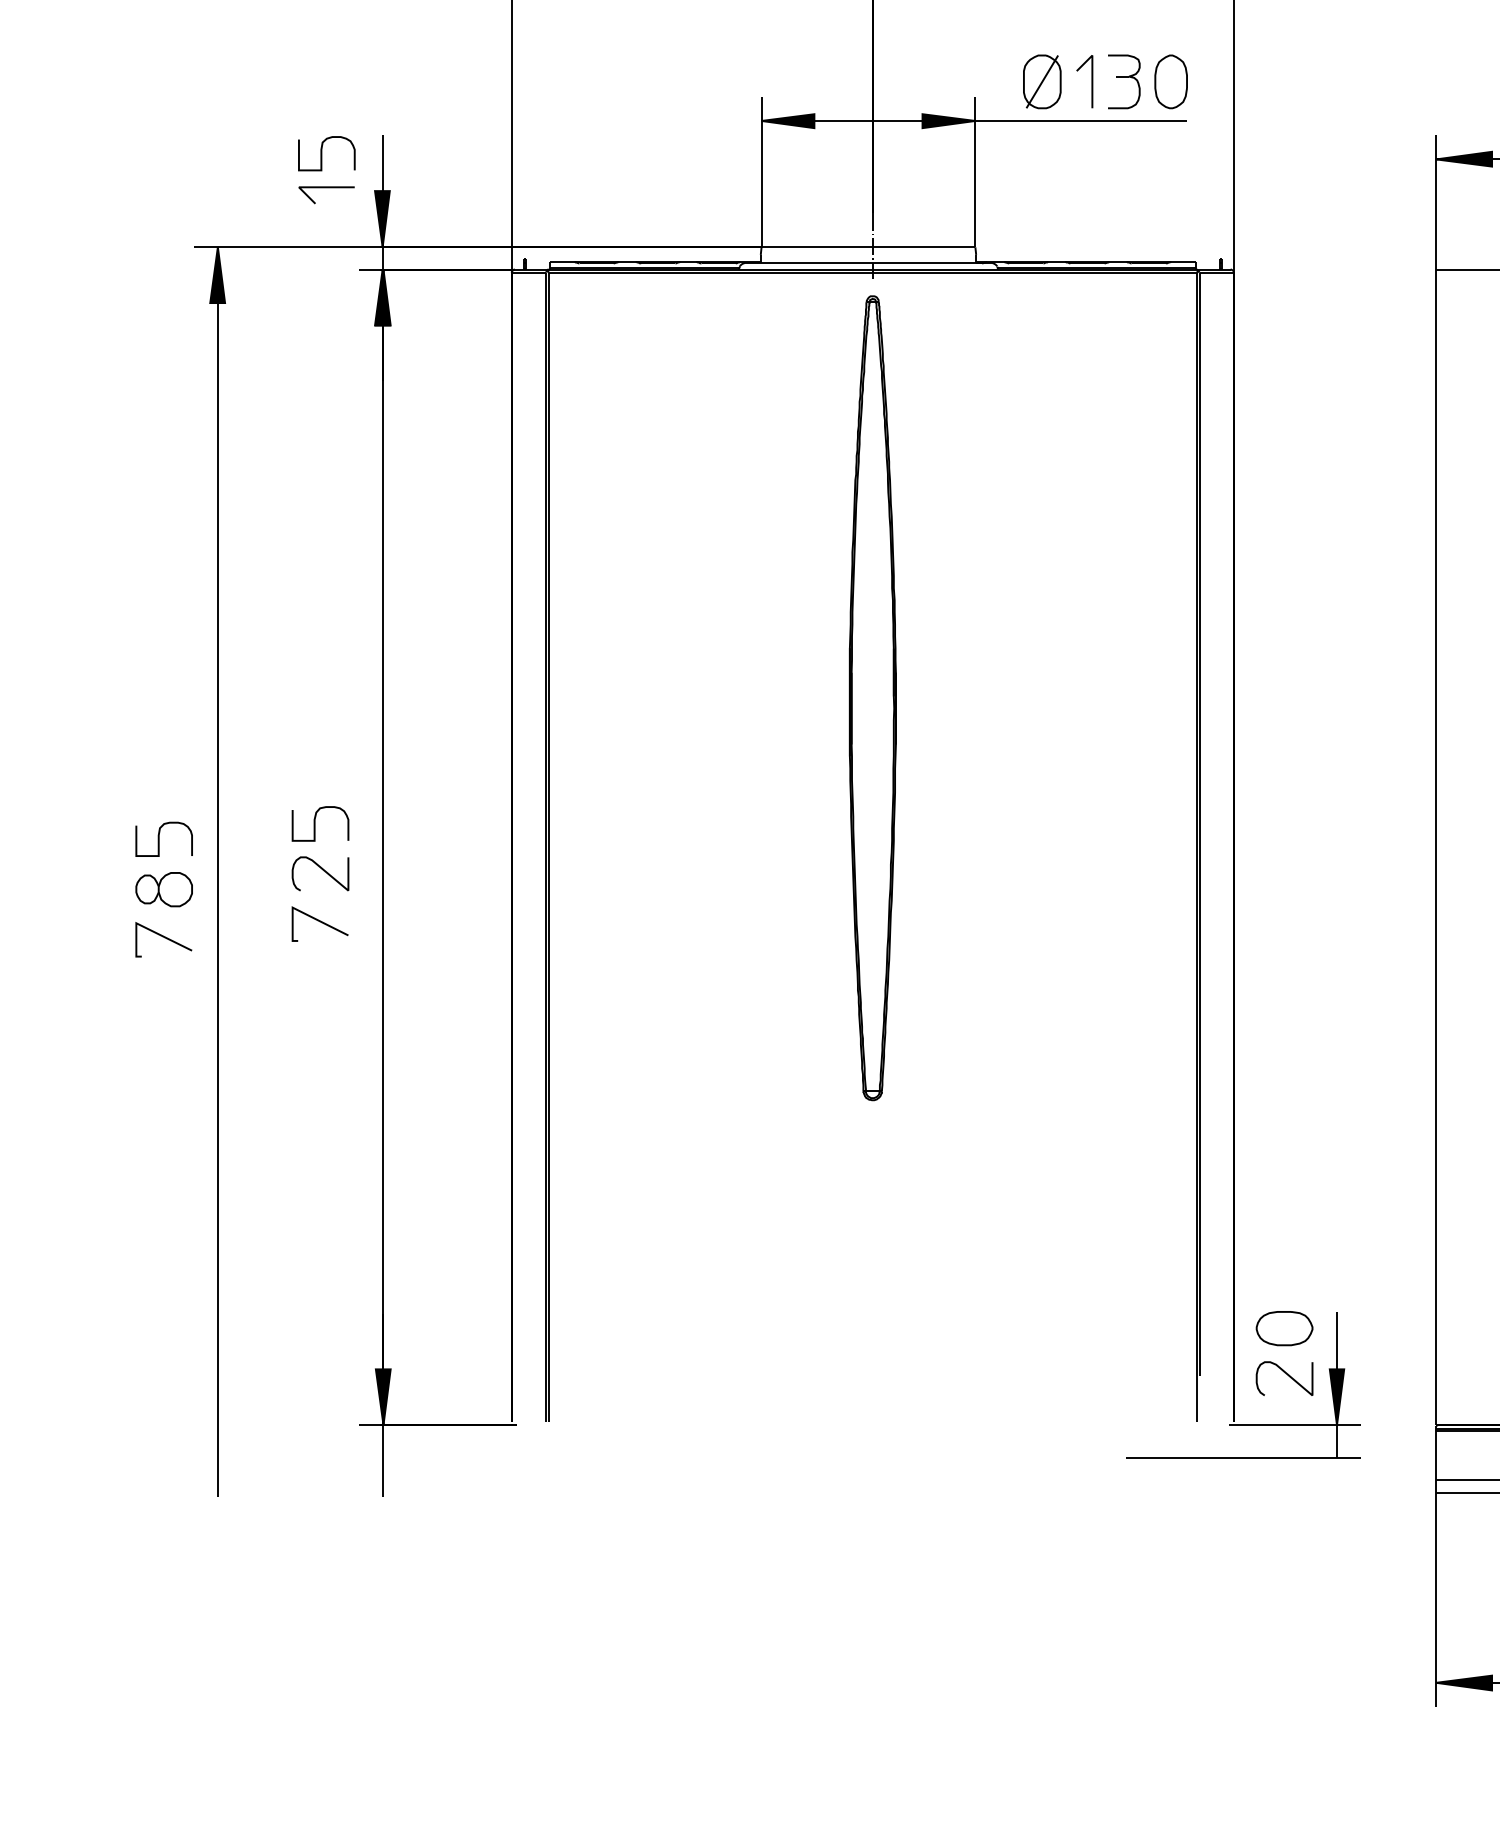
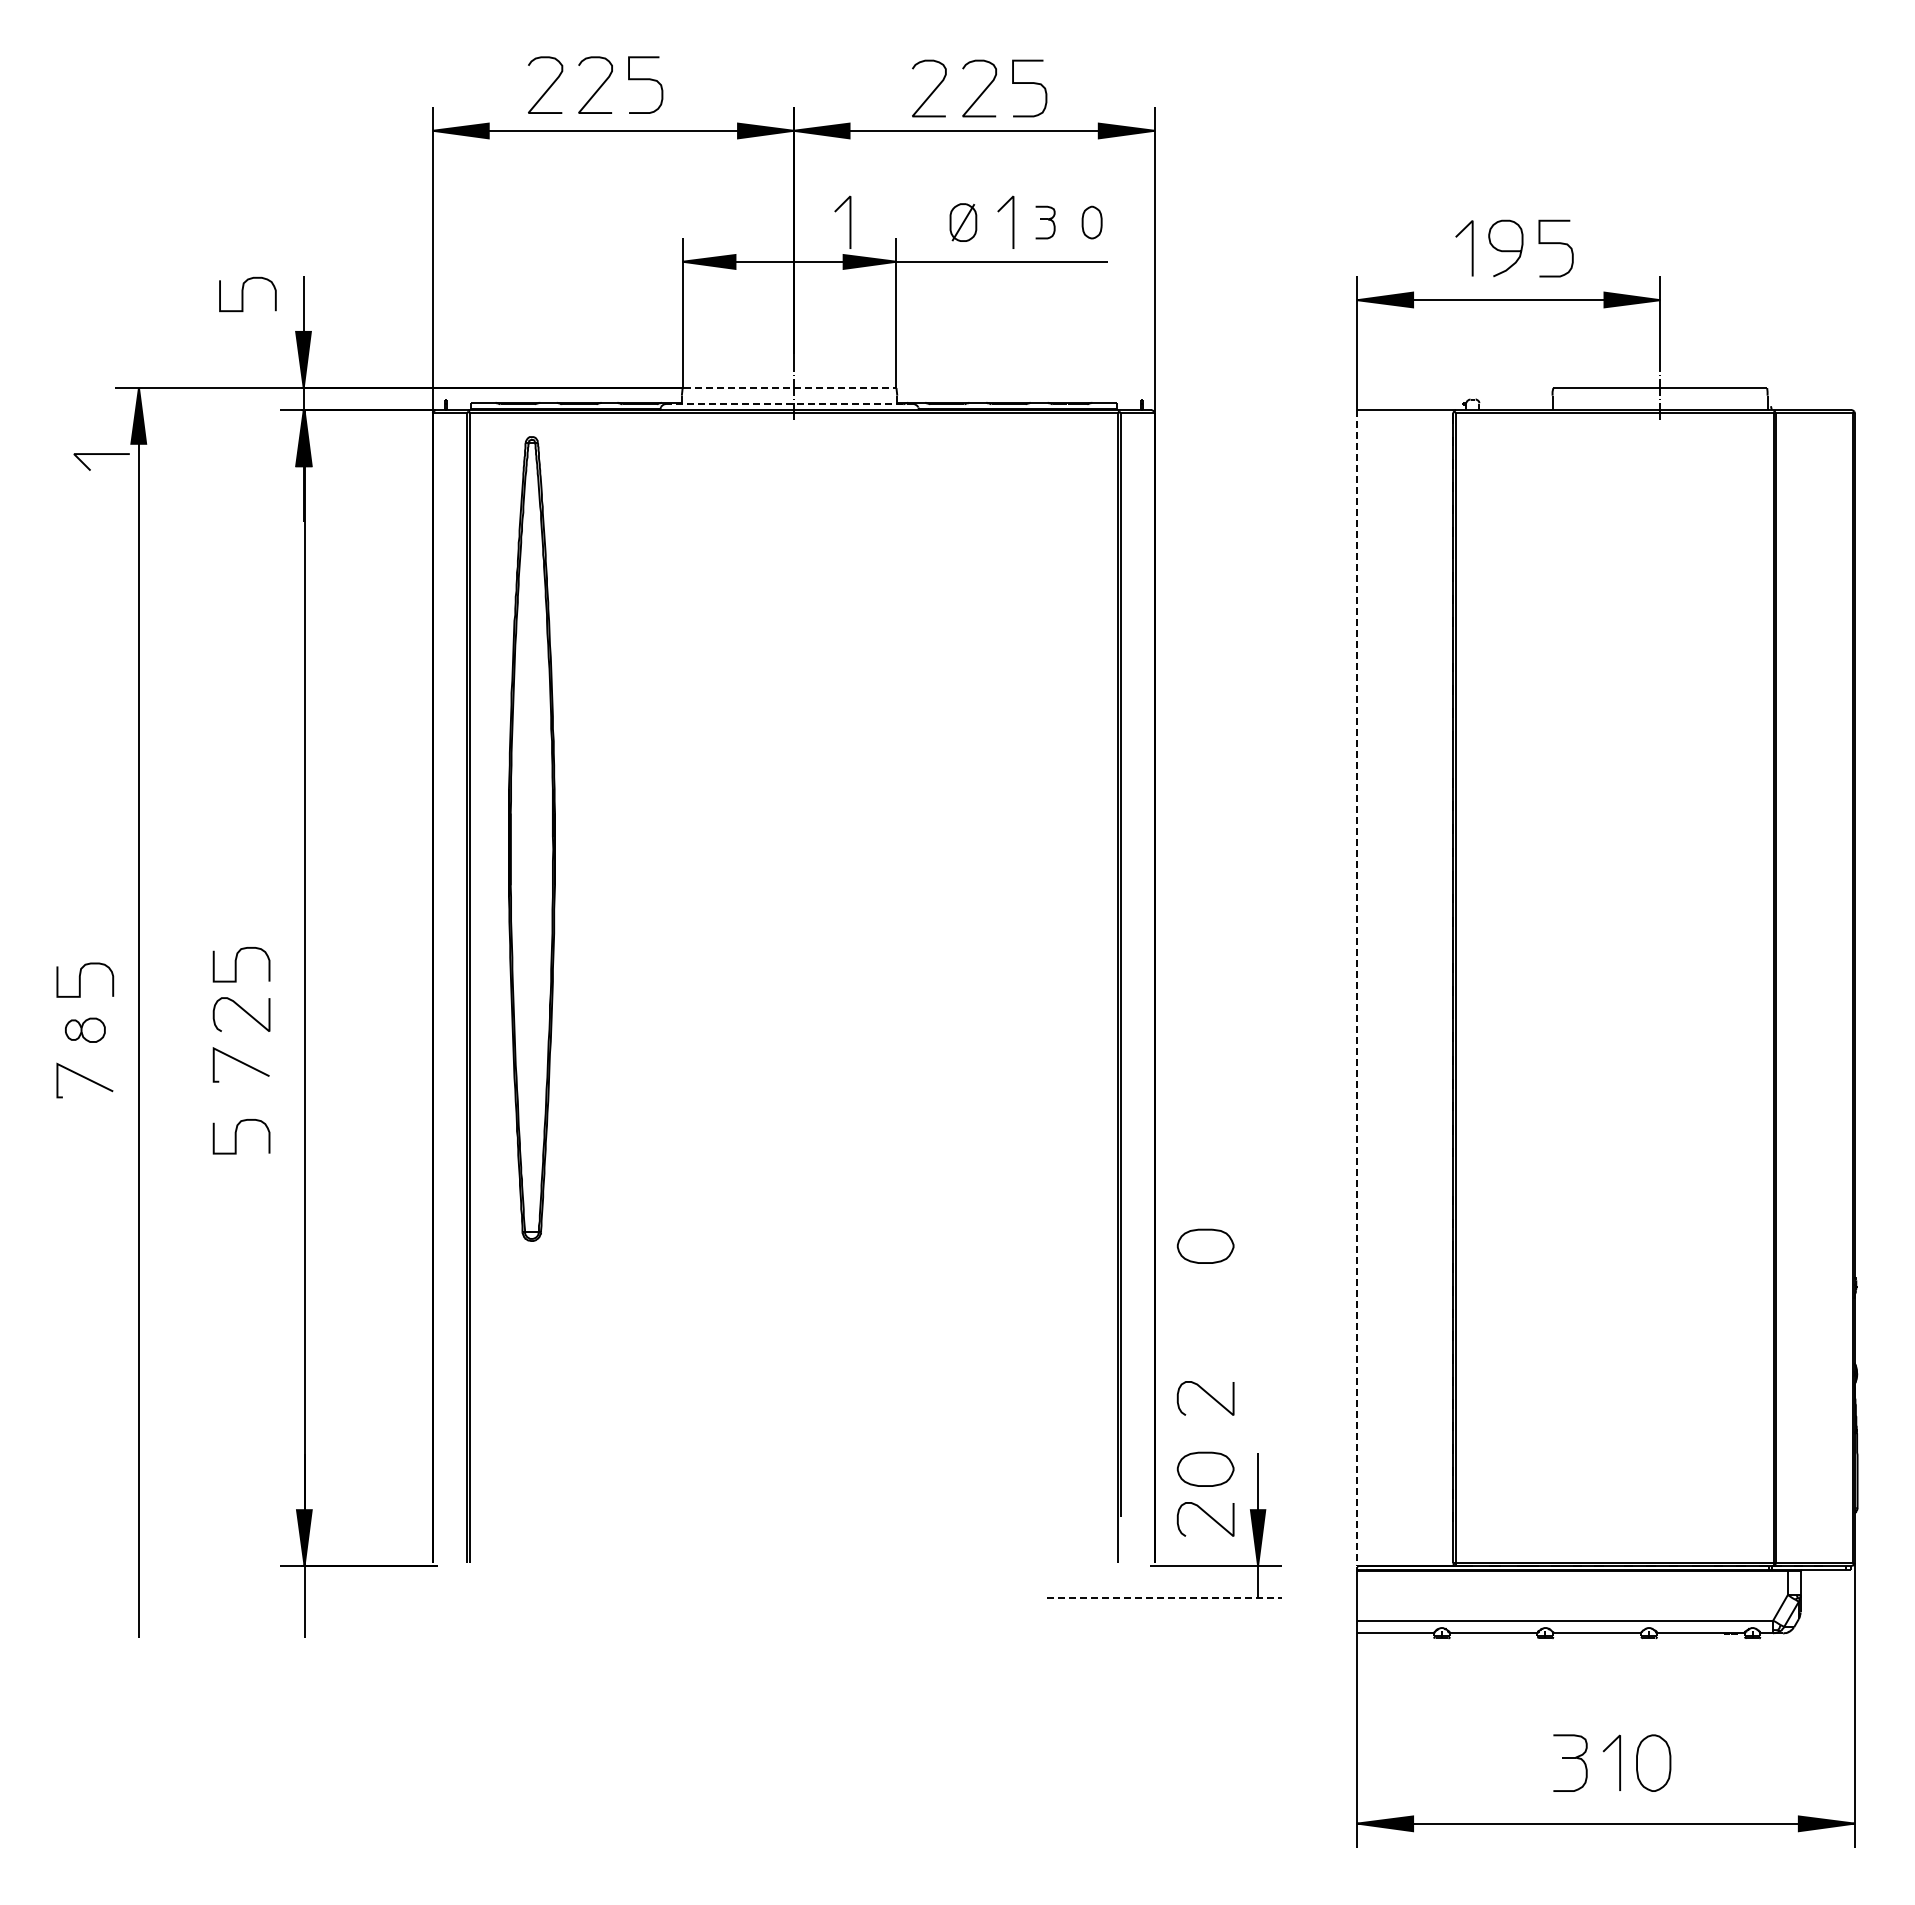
line: (928, 80) -> (849, 221), added
part: (1042, 81) -> (963, 222), size x0.7
part: (1124, 81) -> (1045, 222), size x0.6
part: (1170, 81) -> (1091, 222), size x0.6
line: (326, 187) -> (101, 454), moved
line: (869, 247) -> (790, 388), solid -> dashed
line: (868, 263) -> (789, 404), solid -> dashed
part: (872, 697) -> (531, 838), moved
line: (1436, 847) -> (1357, 988), solid -> dashed
part: (164, 888) -> (85, 1029), size x0.7
curve: (315, 995) -> (236, 1136), added
part: (1284, 1104) -> (1205, 1245), added
curve: (1287, 1254) -> (1208, 1395), added
line: (1244, 1457) -> (1165, 1598), solid -> dashed

